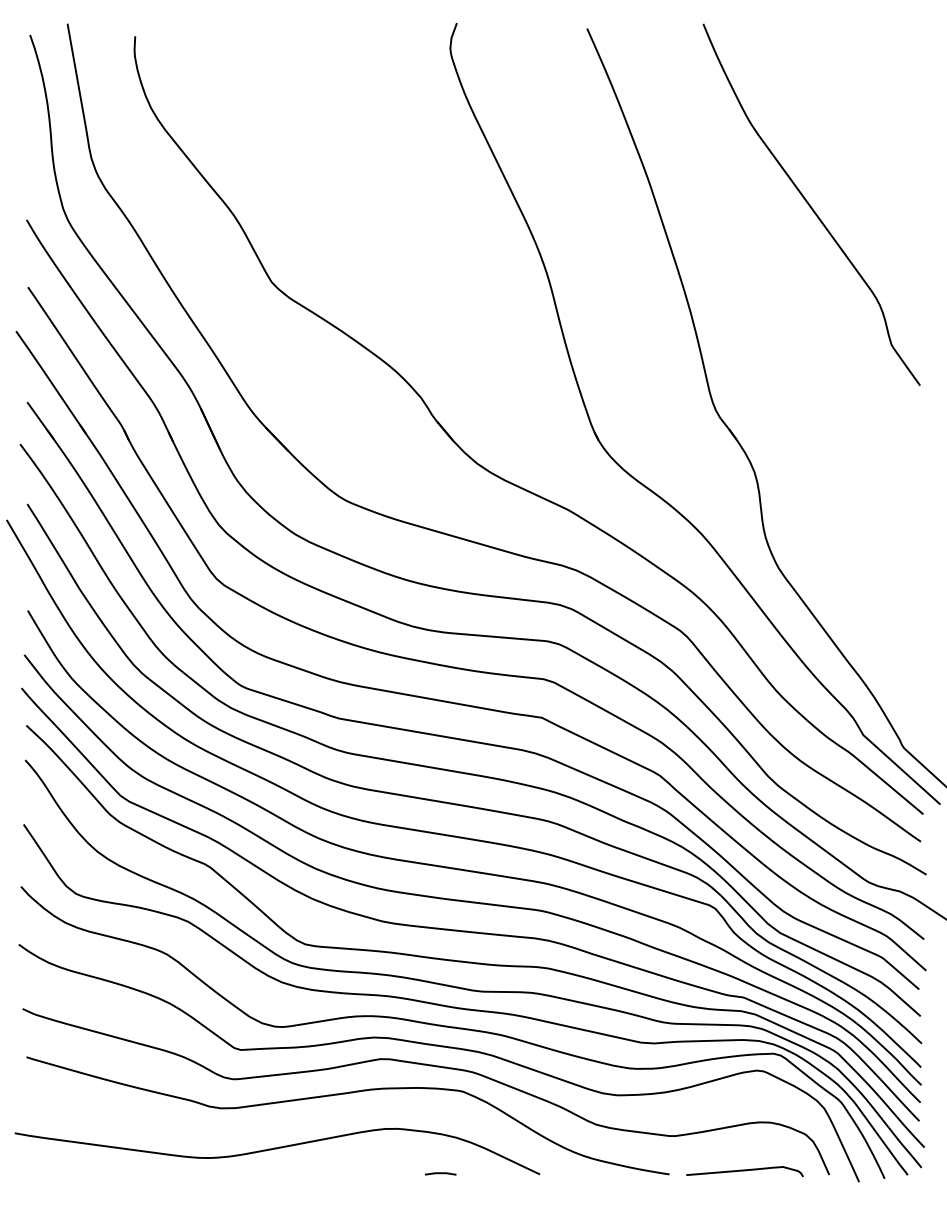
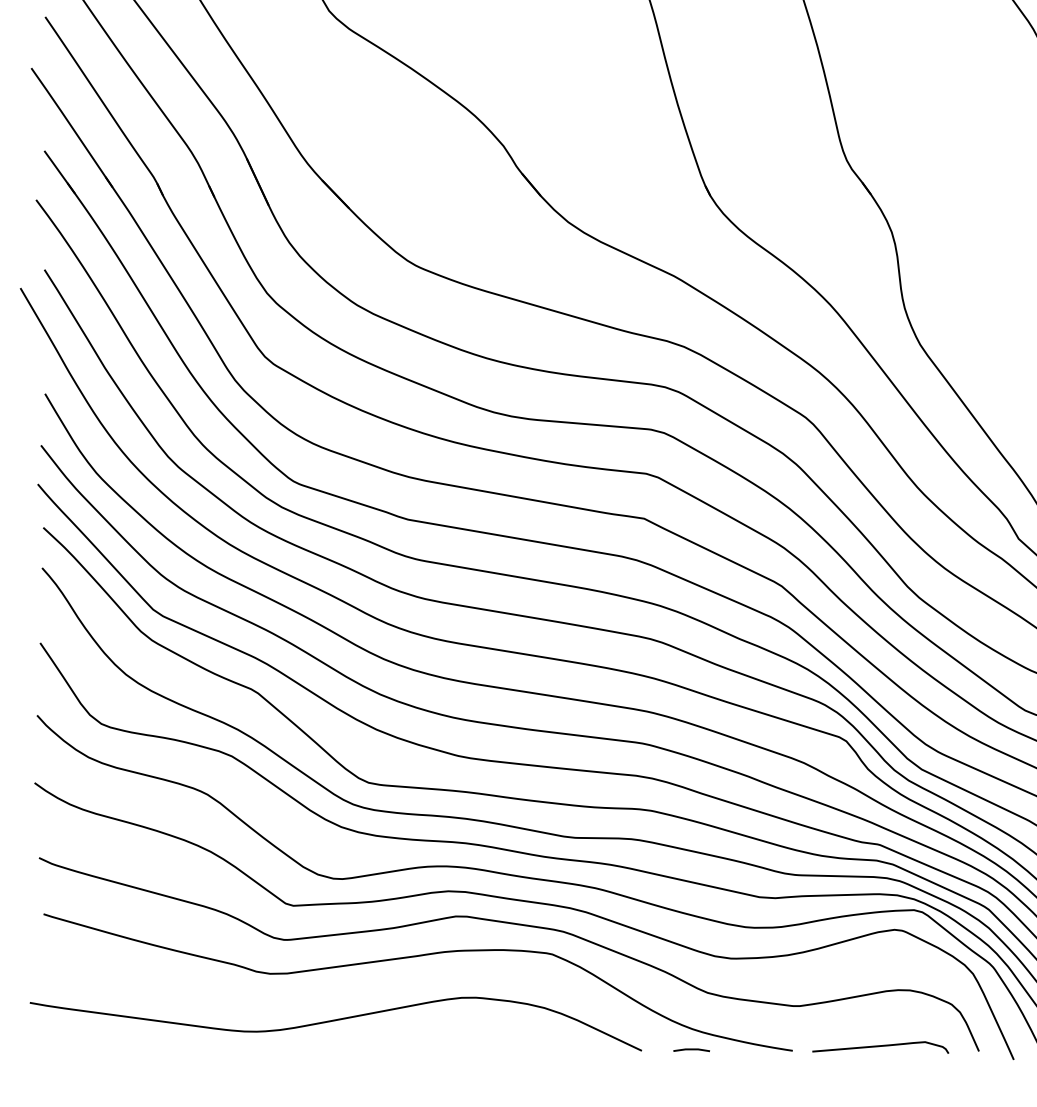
line: (440, 1173) -> (691, 1049), moved

